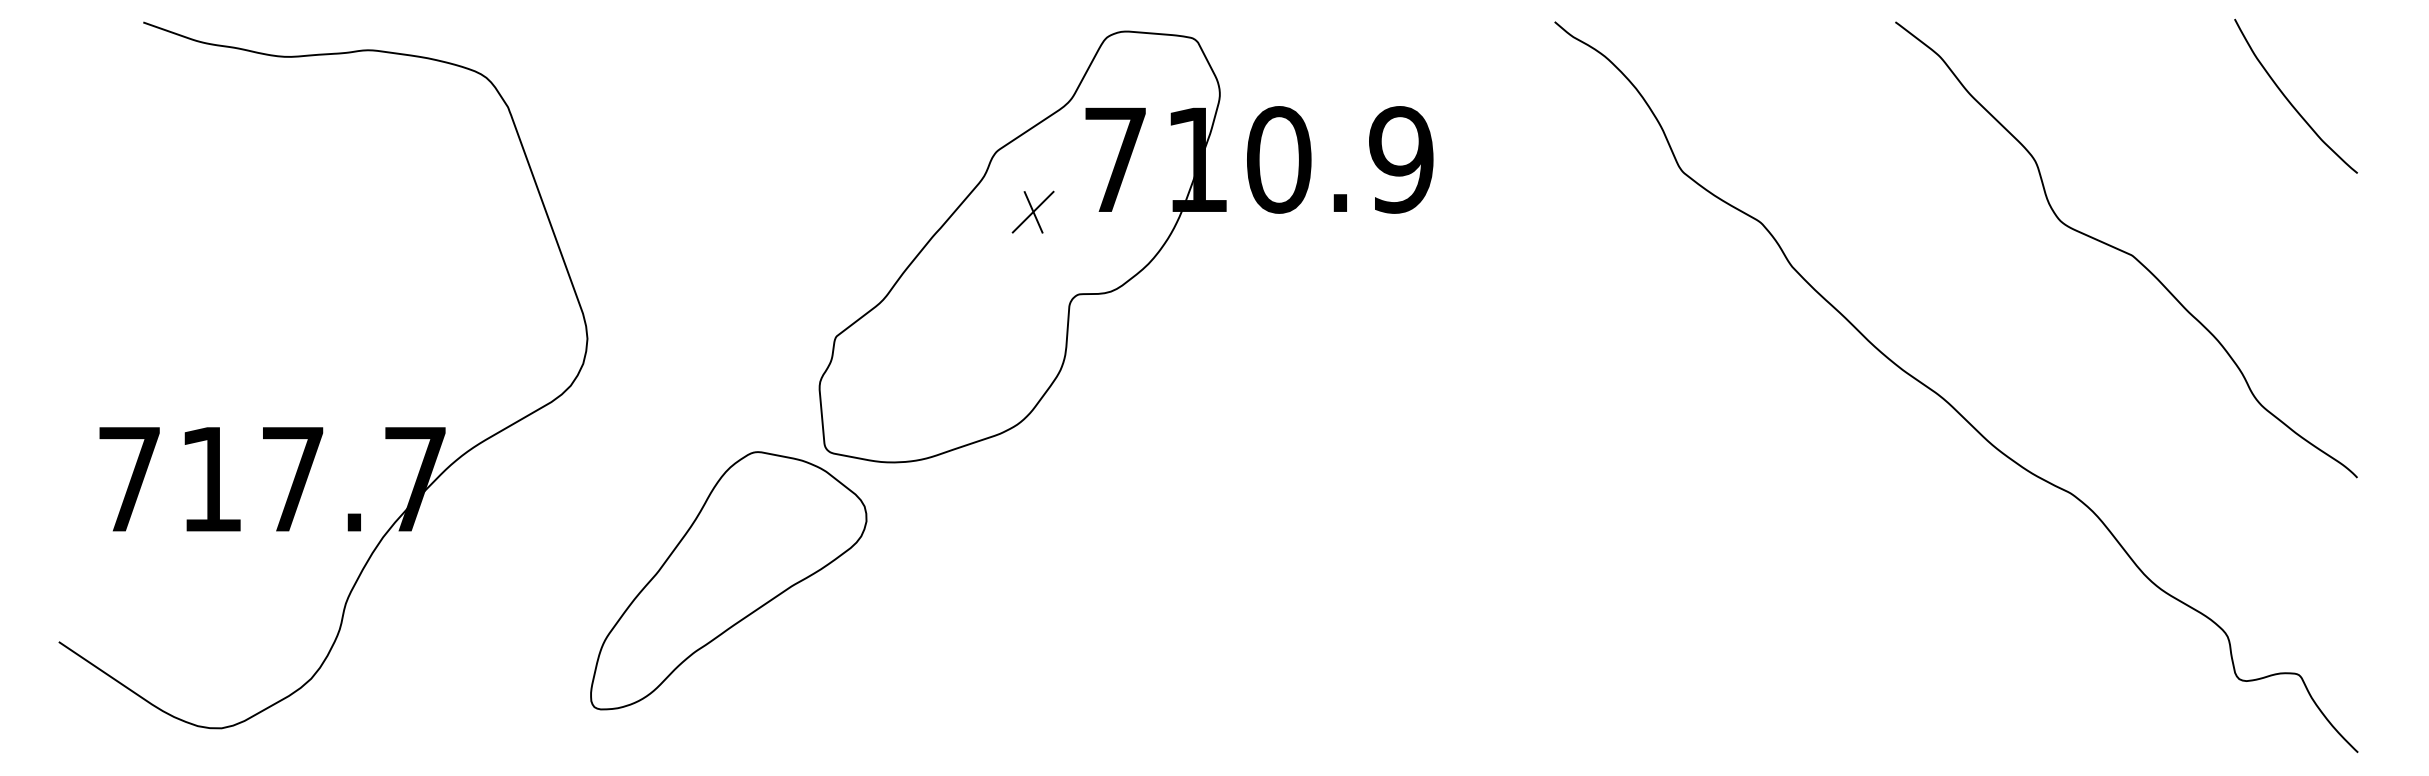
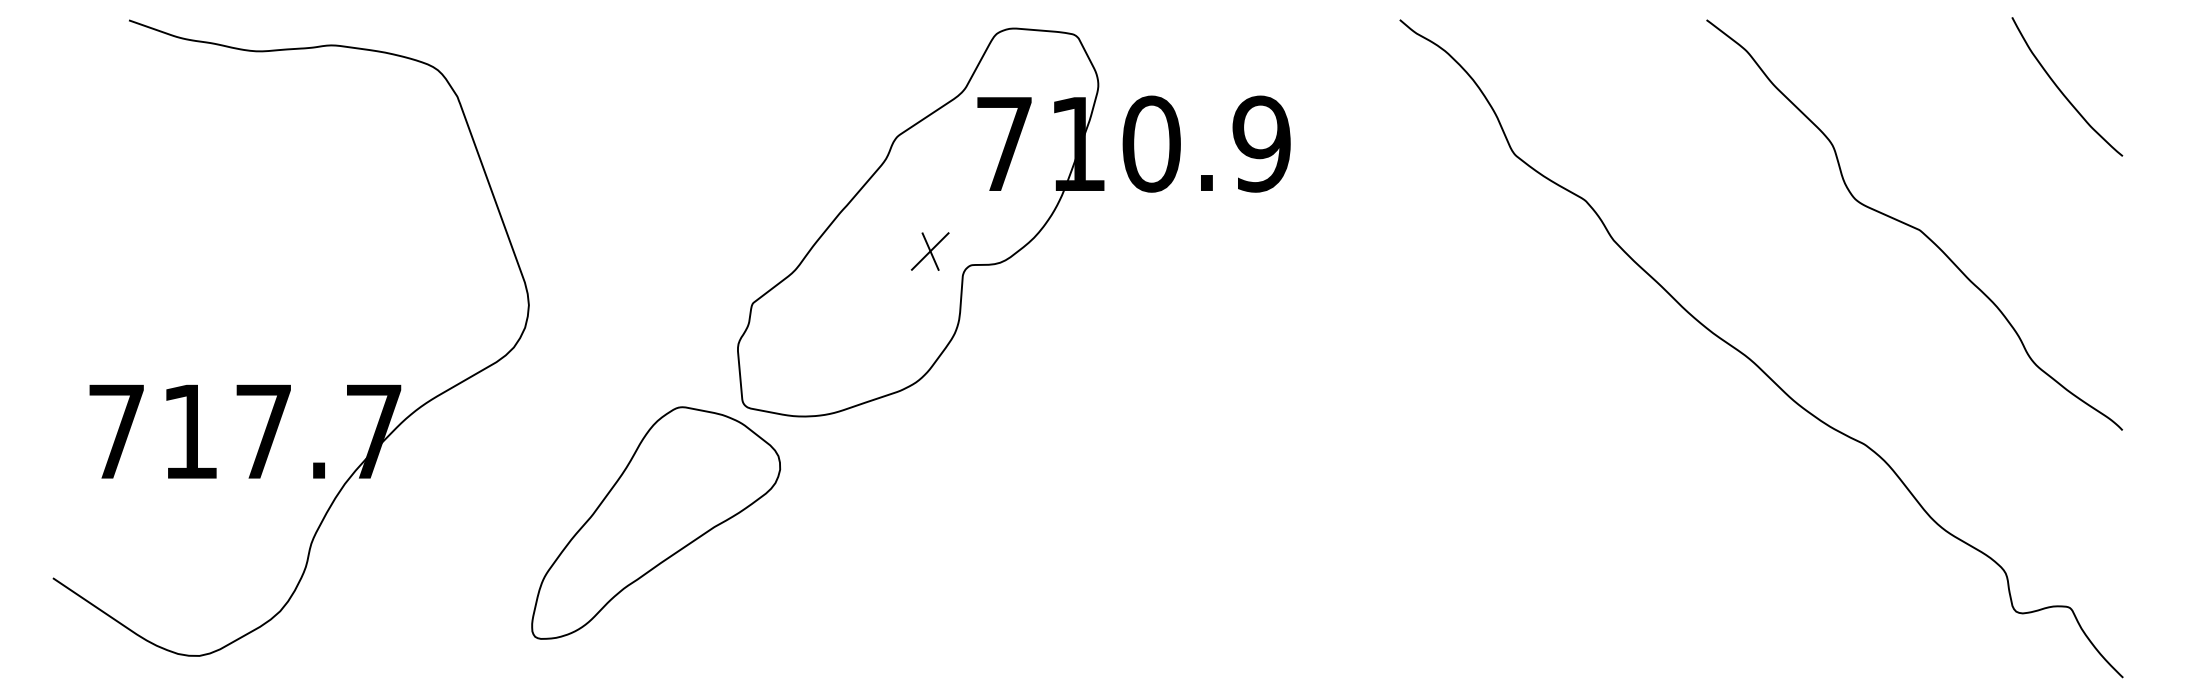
part: (1032, 211) -> (929, 250), moved

